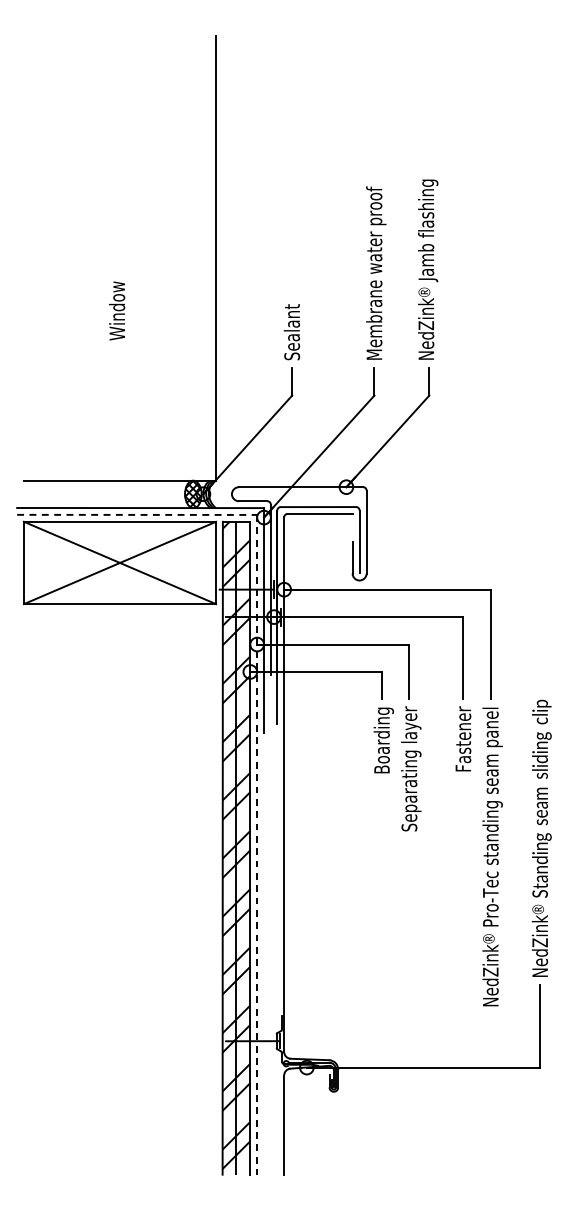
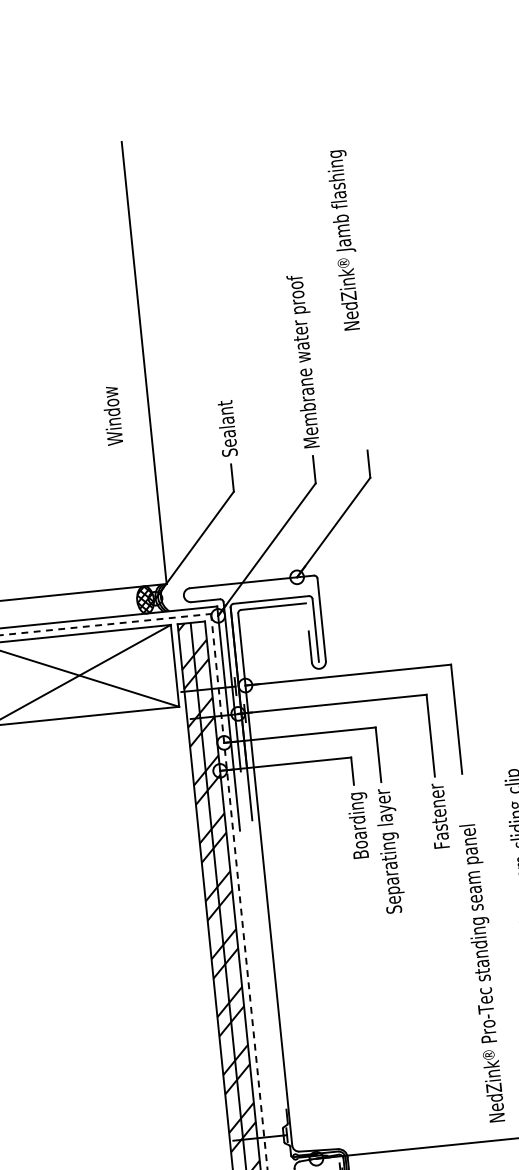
text: (428, 269) -> (345, 240), moved
text: (117, 310) -> (112, 415), moved
text: (492, 856) -> (484, 972), moved

